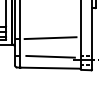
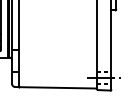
line: (50, 38) -> (58, 49), removed
line: (50, 56) -> (58, 72), removed

